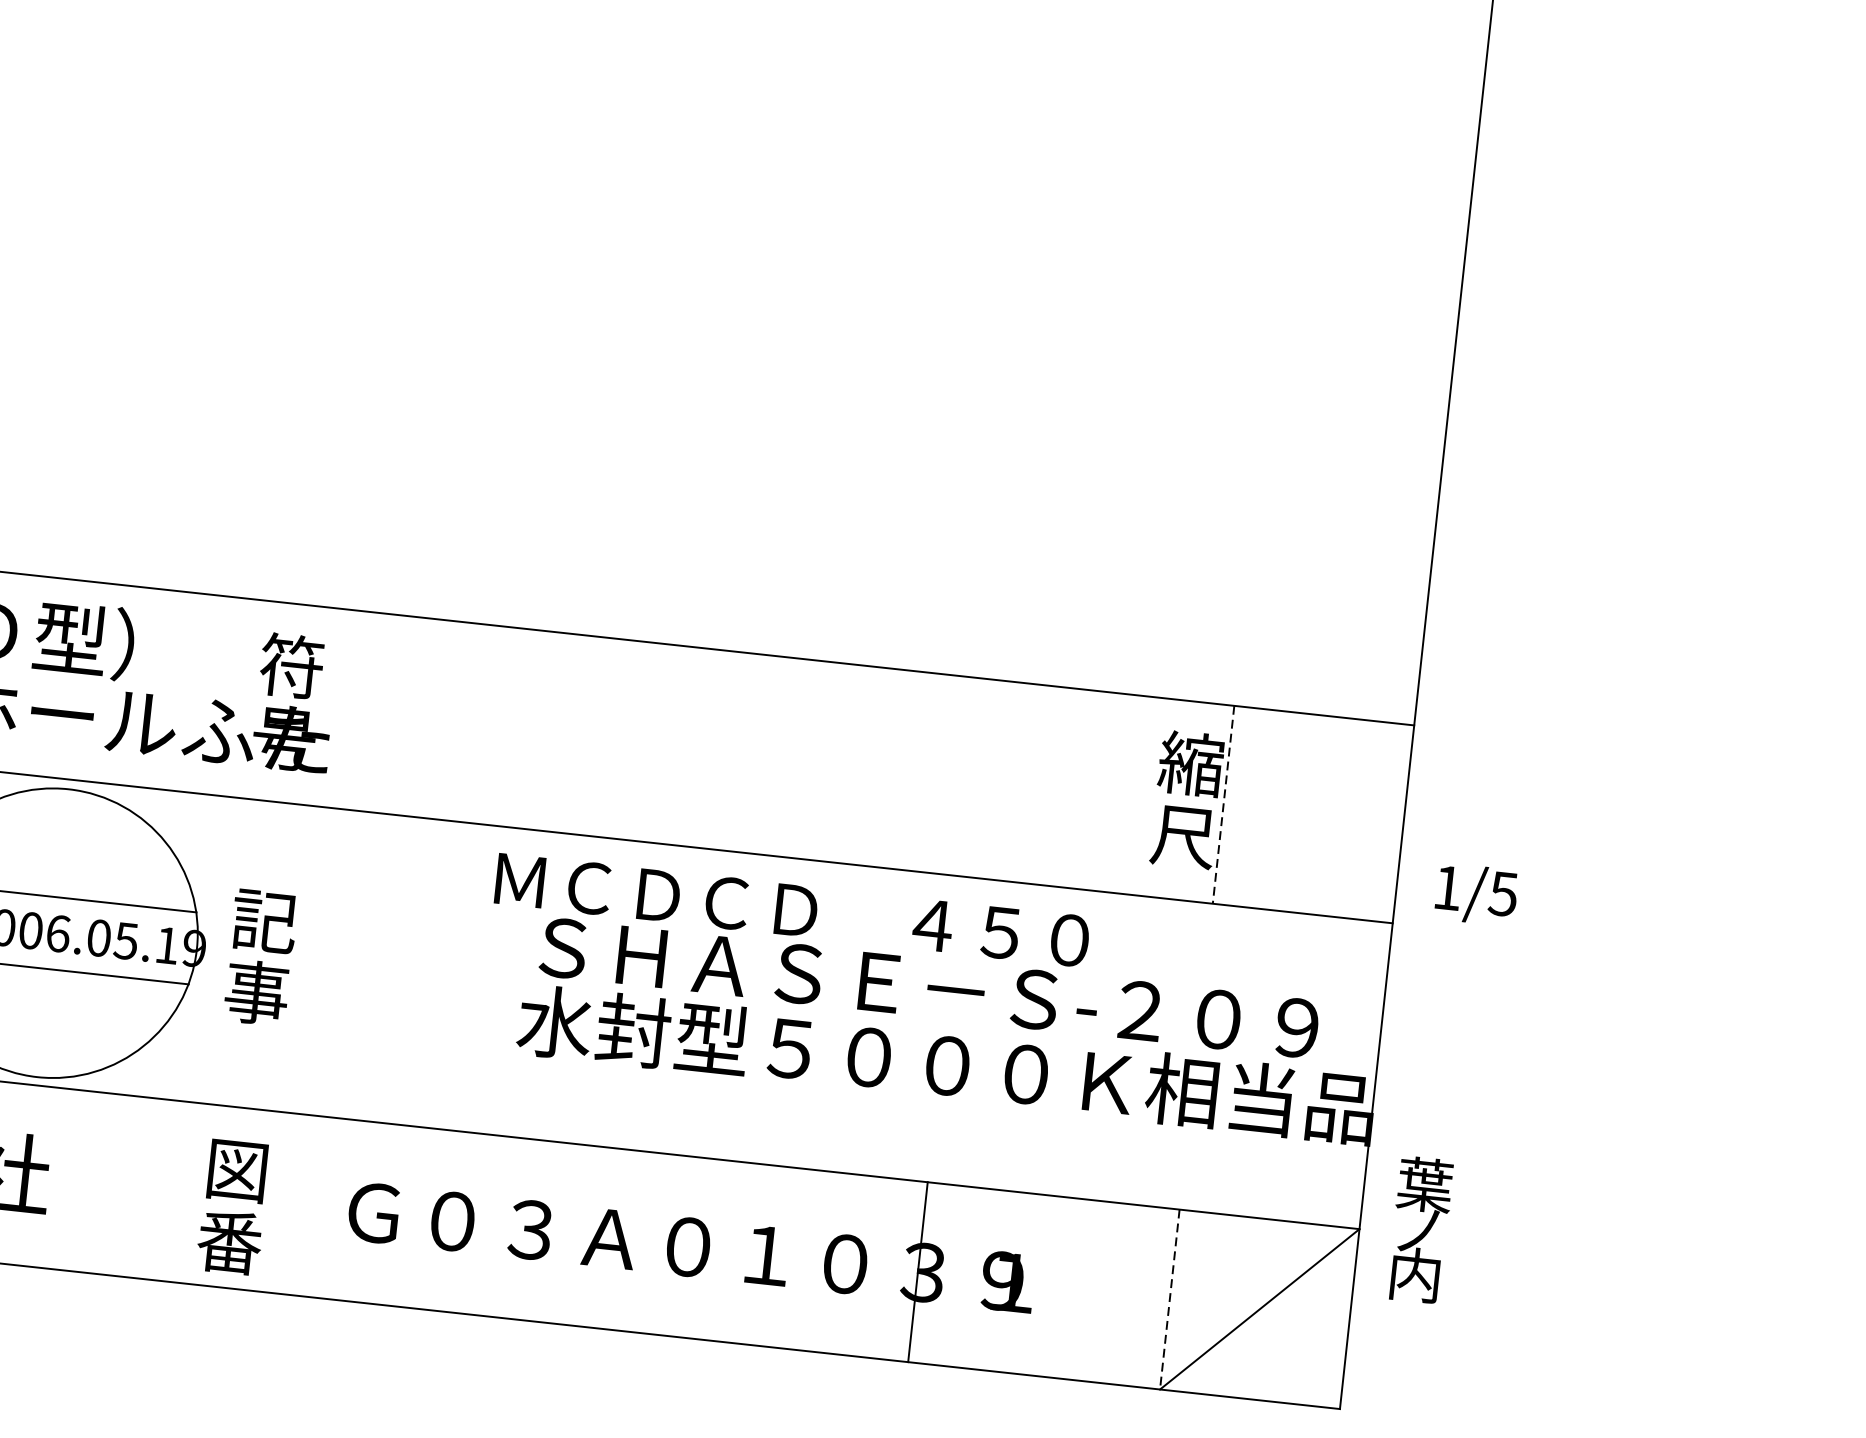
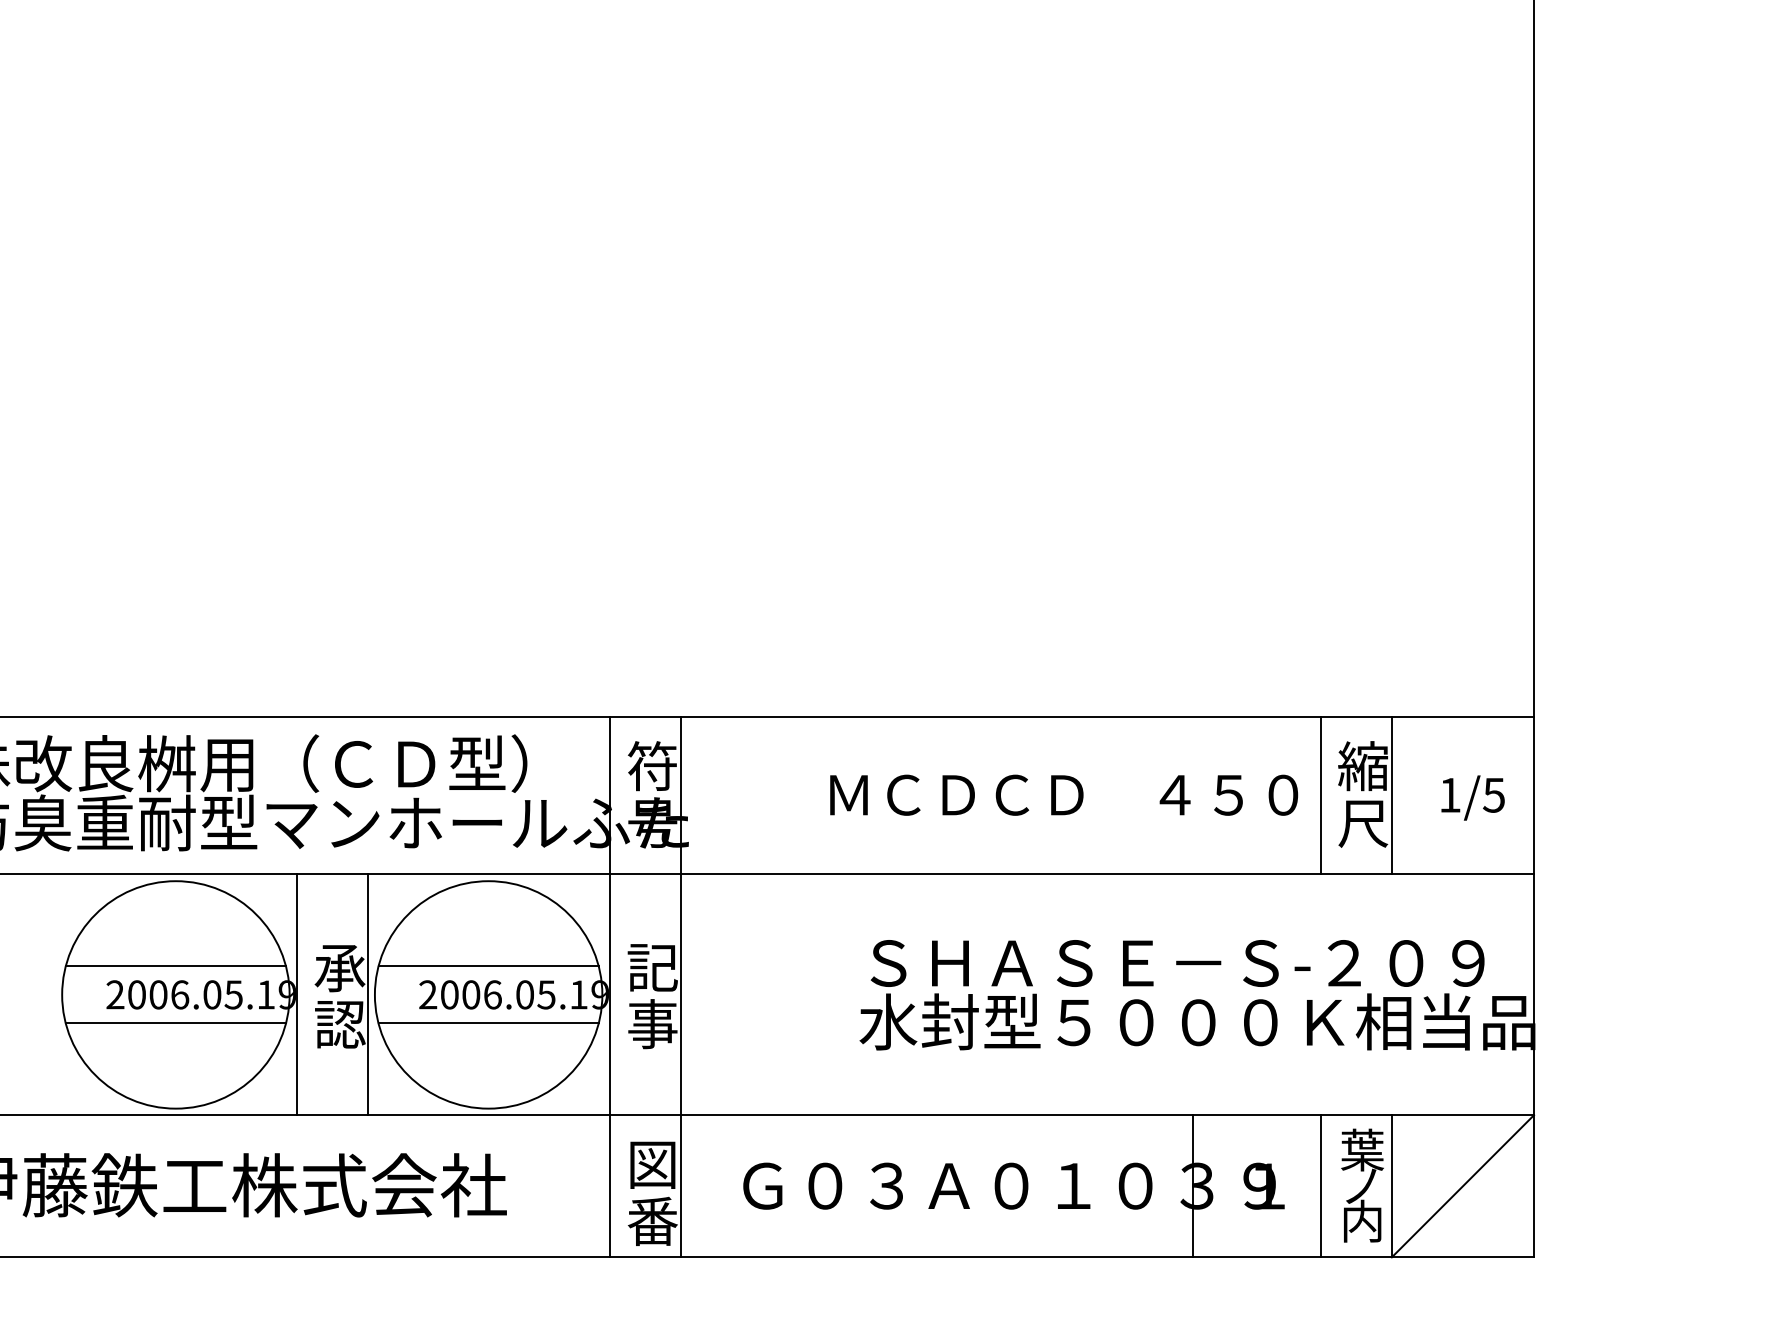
line: (1133, 795) -> (1320, 795), added
line: (1223, 804) -> (1391, 795), dashed -> solid
text: (1475, 893) -> (1472, 797), moved
text: (792, 909) -> (1064, 794), moved
line: (208, 940) -> (610, 987), added
line: (298, 950) -> (681, 987), added
text: (1420, 1229) -> (1362, 1185), moved
line: (1079, 1290) -> (1320, 1186), added
line: (1169, 1299) -> (1391, 1186), dashed -> solid

